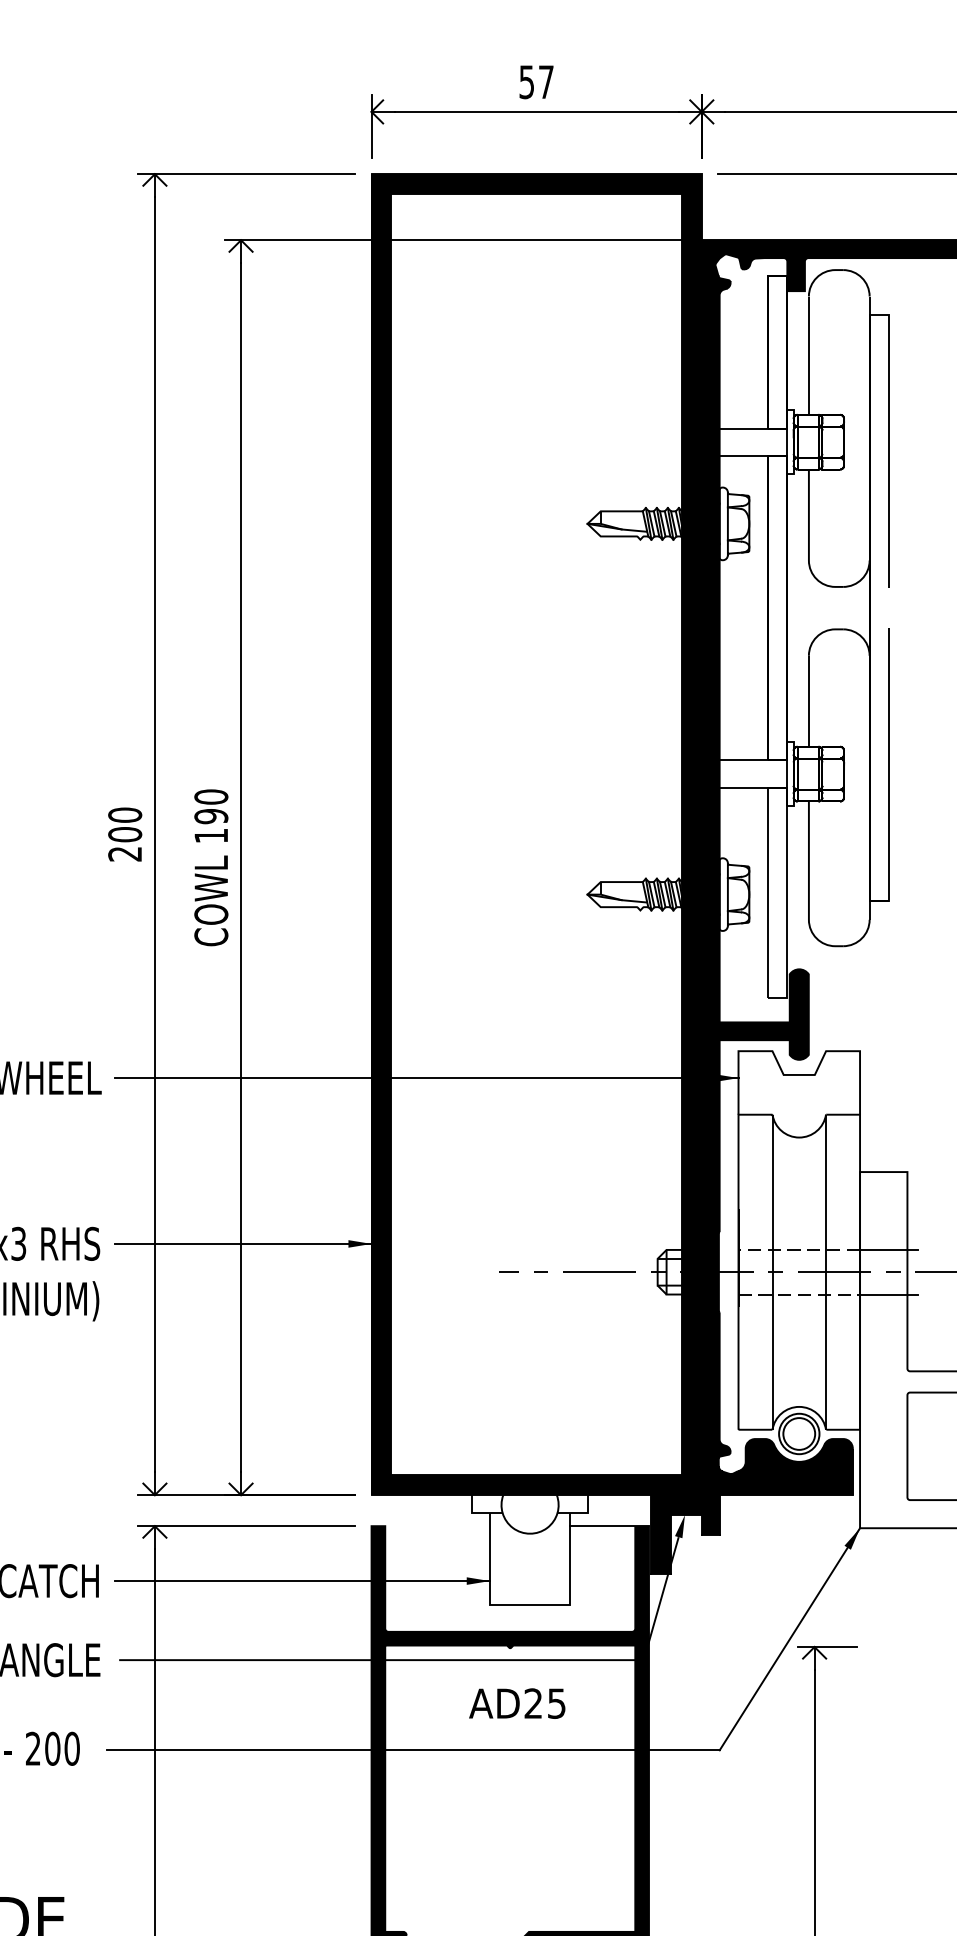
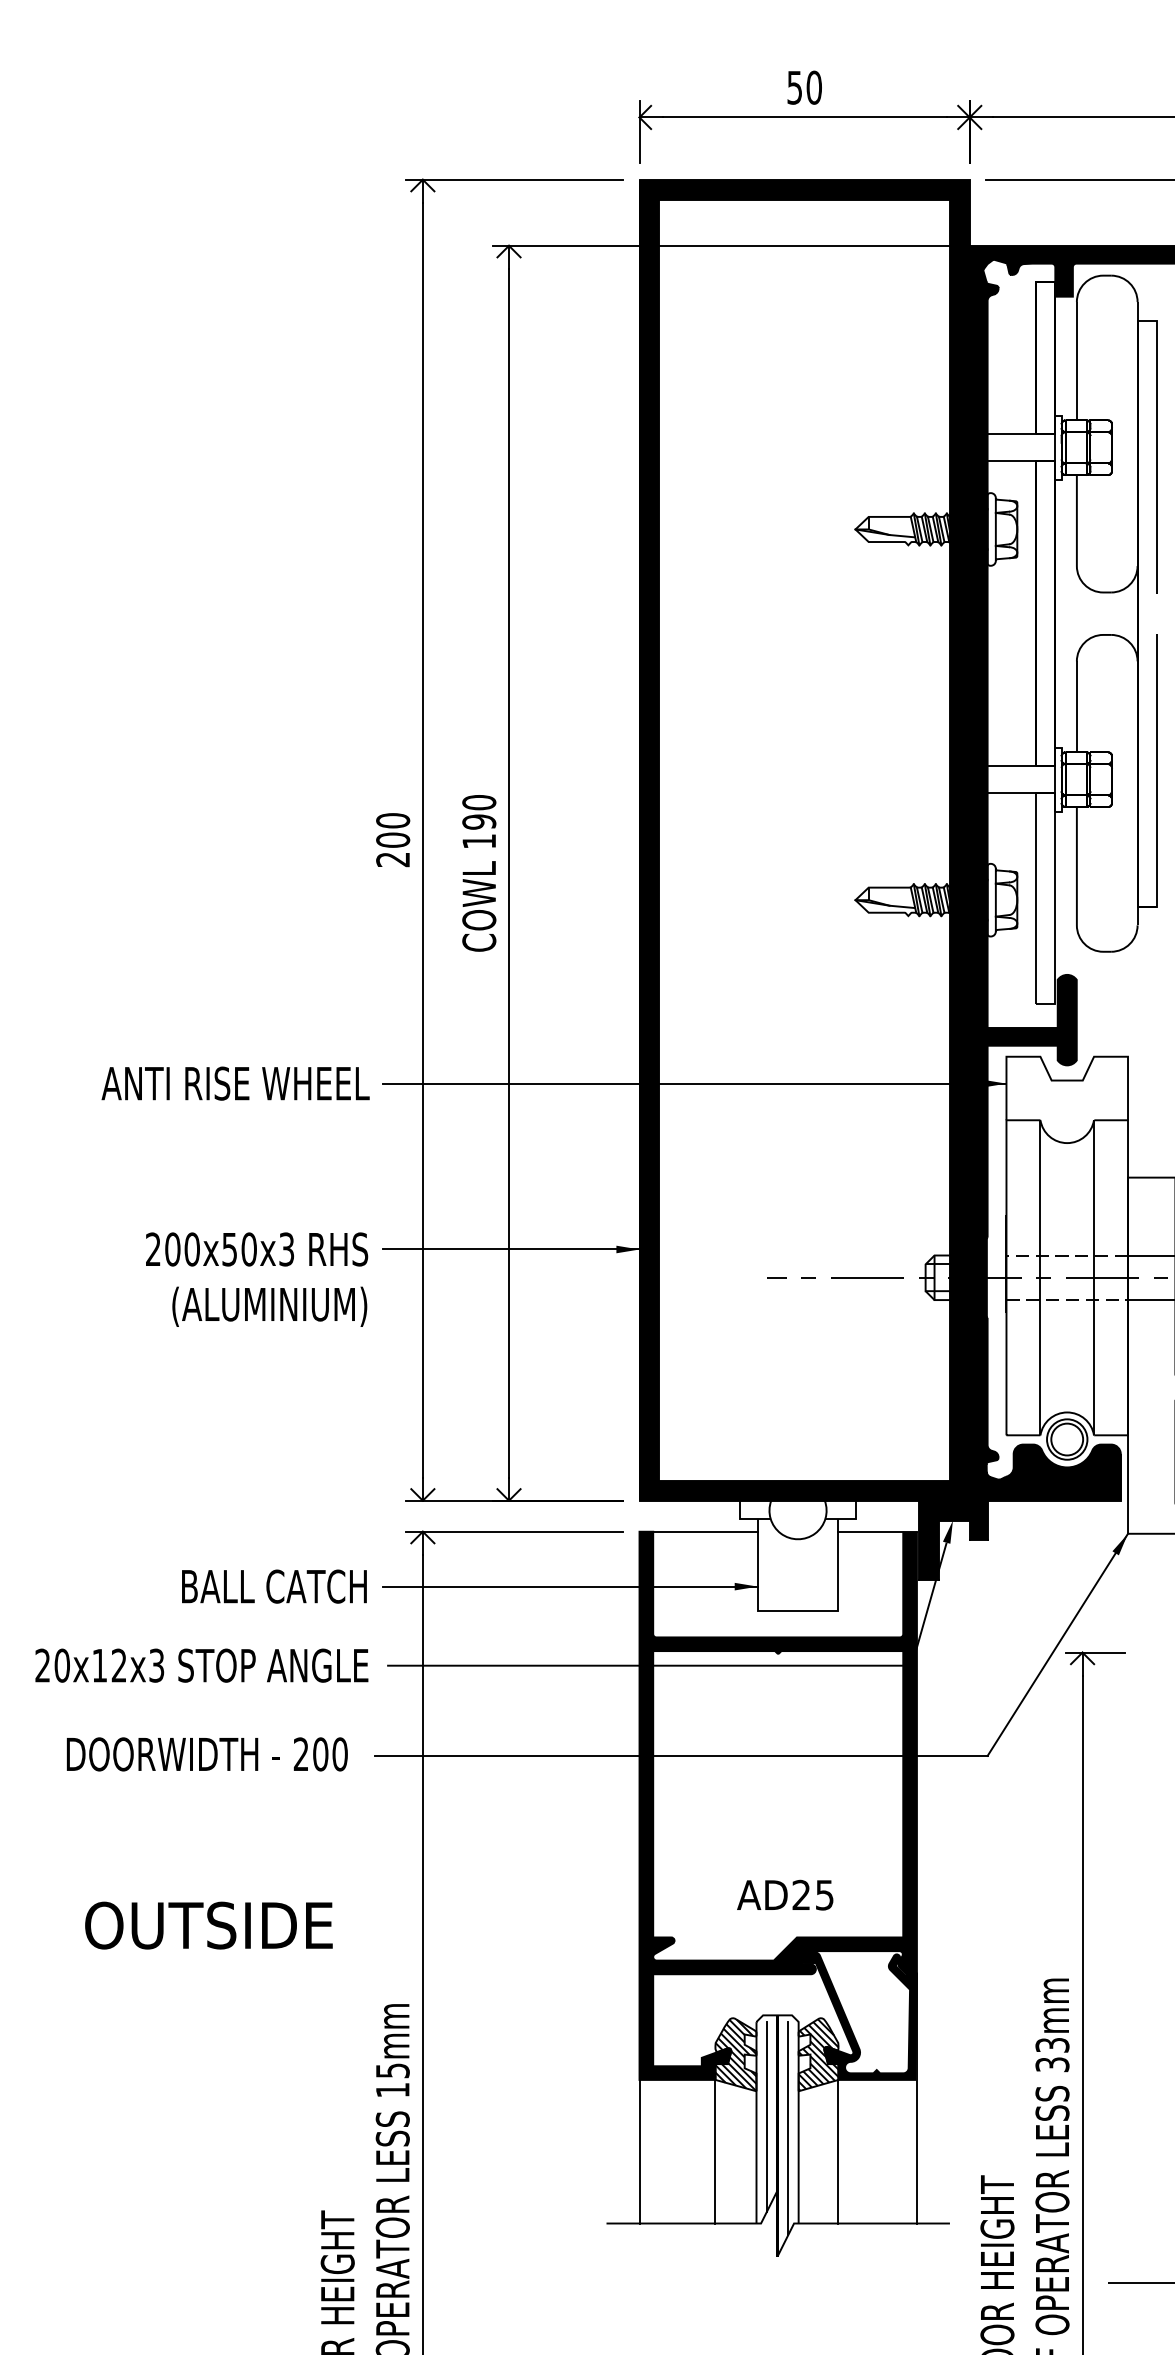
text: (545, 81) -> (813, 87), 57 -> 50
line: (436, 1525) -> (704, 1531), added
text: (517, 1702) -> (785, 1894), moved

